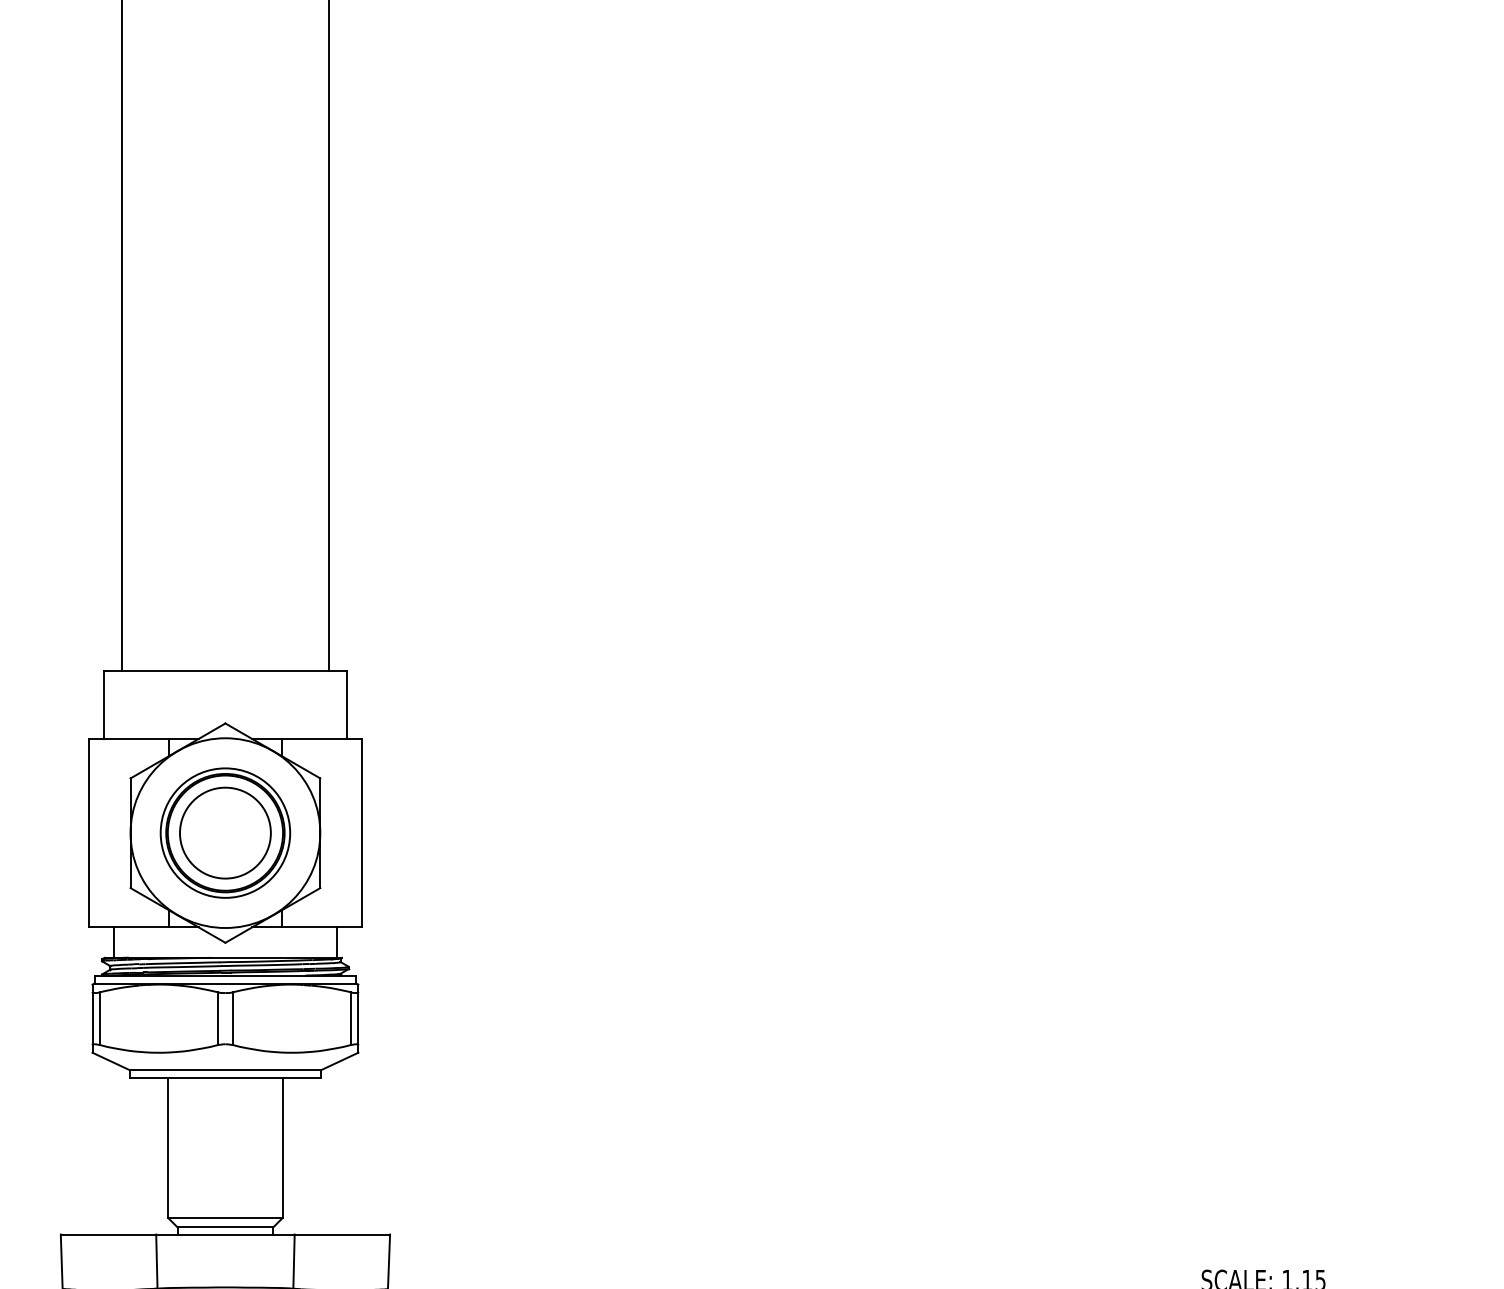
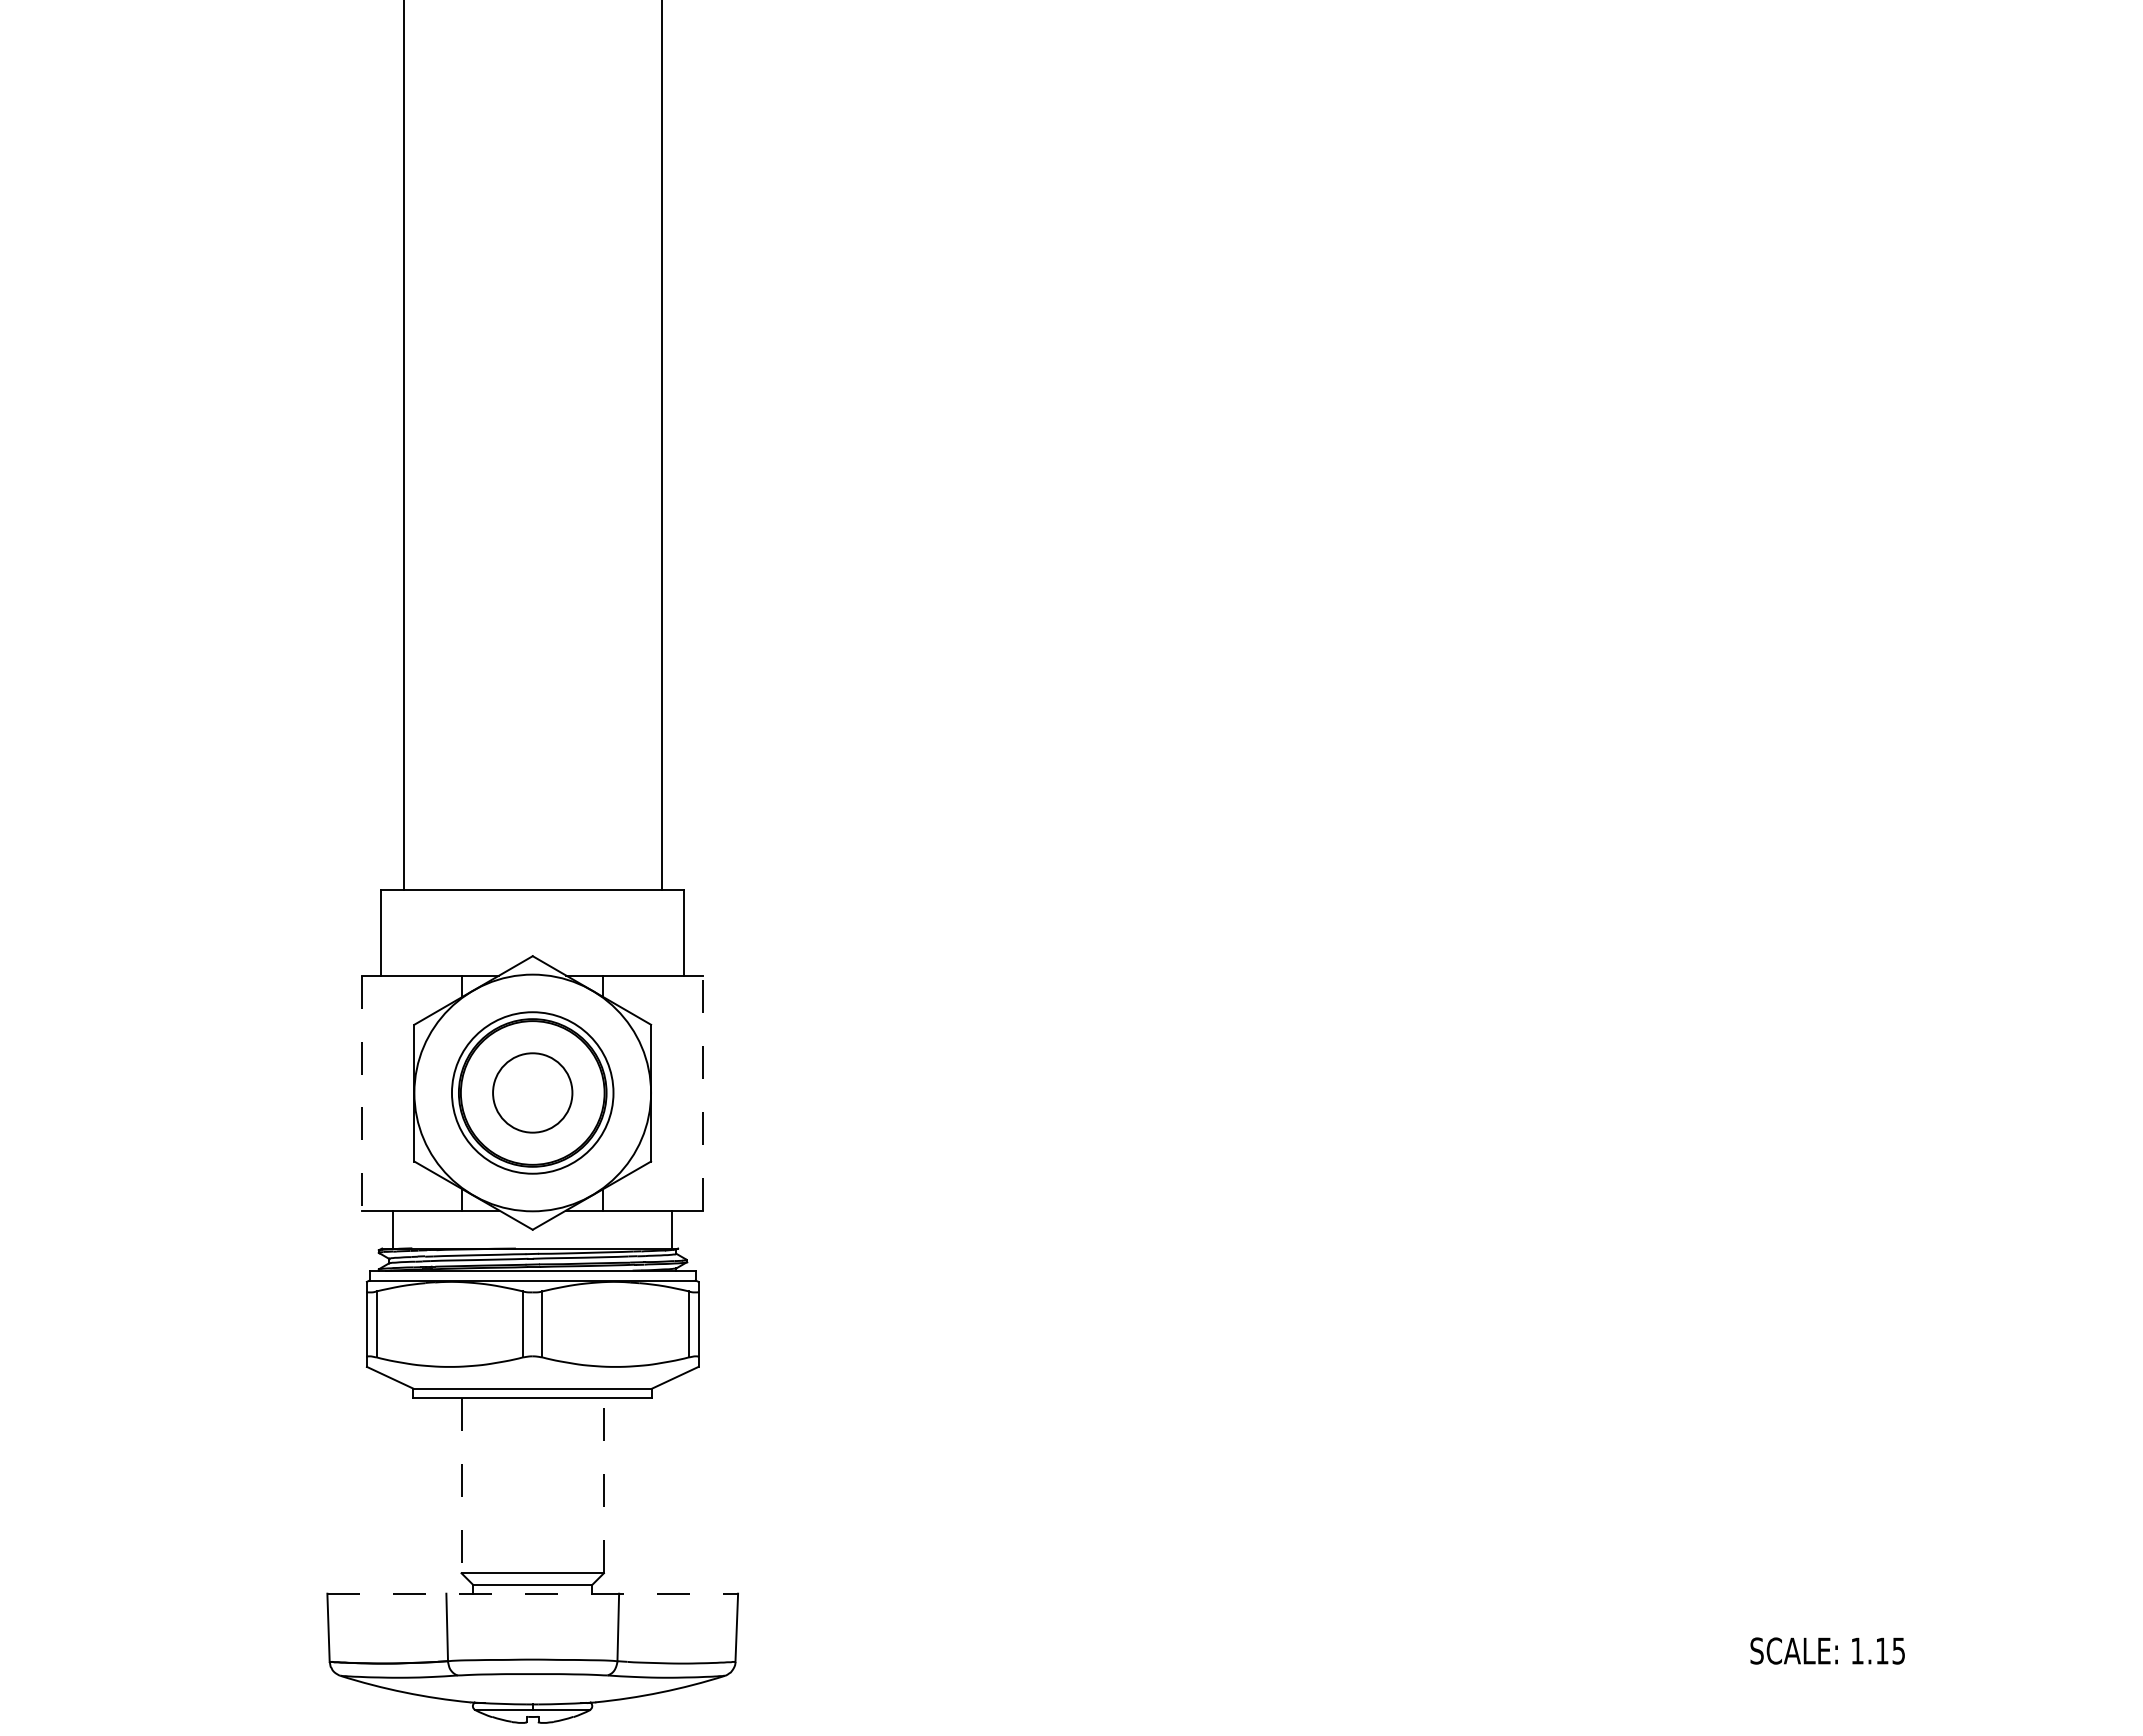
circle: (225, 832) -> (532, 1092), size x0.7
line: (88, 833) -> (361, 1093), solid -> dashed
line: (362, 833) -> (703, 1093), solid -> dashed
line: (168, 1147) -> (461, 1485), solid -> dashed
line: (282, 1147) -> (603, 1485), solid -> dashed
line: (226, 1234) -> (533, 1593), solid -> dashed

